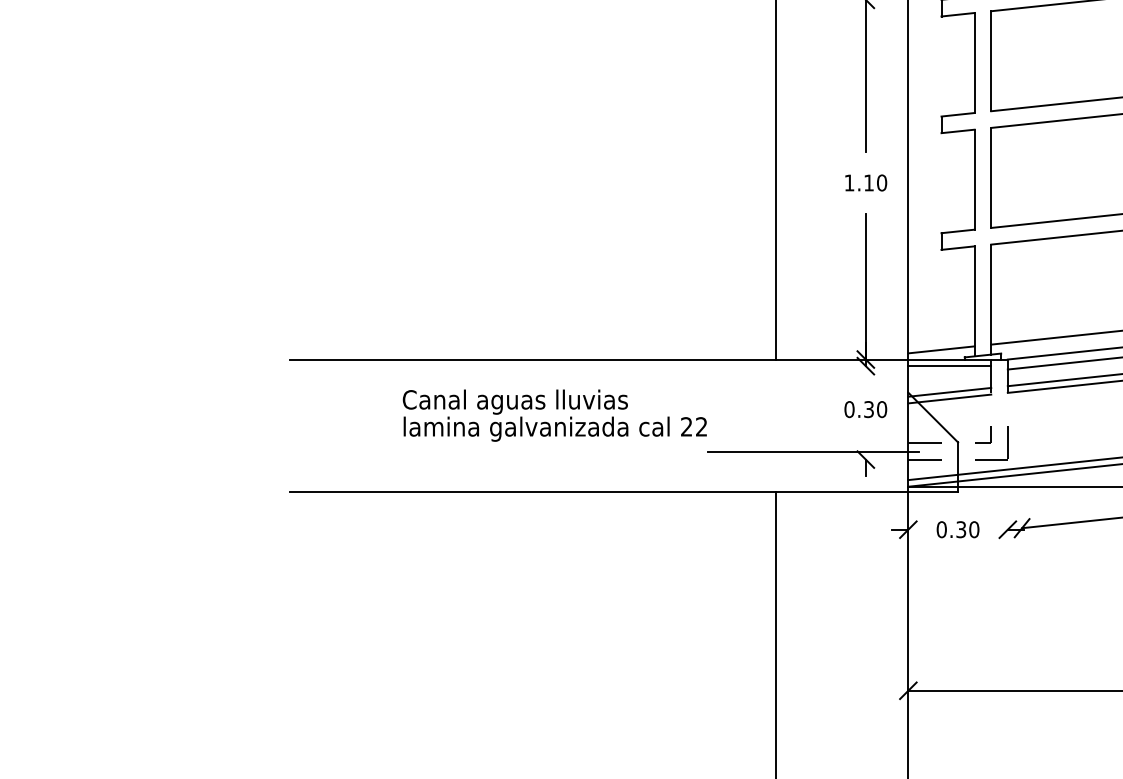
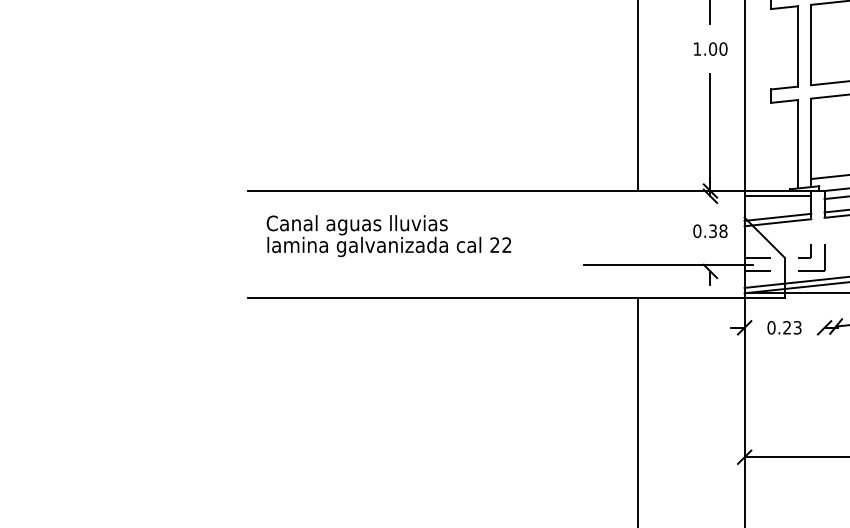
text: (869, 182) -> (713, 48), 1.10 -> 1.00
line: (941, 349) -> (771, 182), removed
text: (882, 409) -> (723, 231), 0.30 -> 0.38
text: (554, 415) -> (388, 235), moved
text: (967, 529) -> (792, 327), 0.30 -> 0.23

